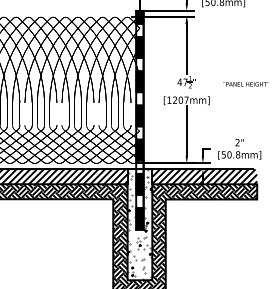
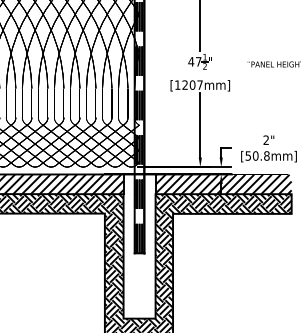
hatch: (139, 225) -> (138, 247), removed

